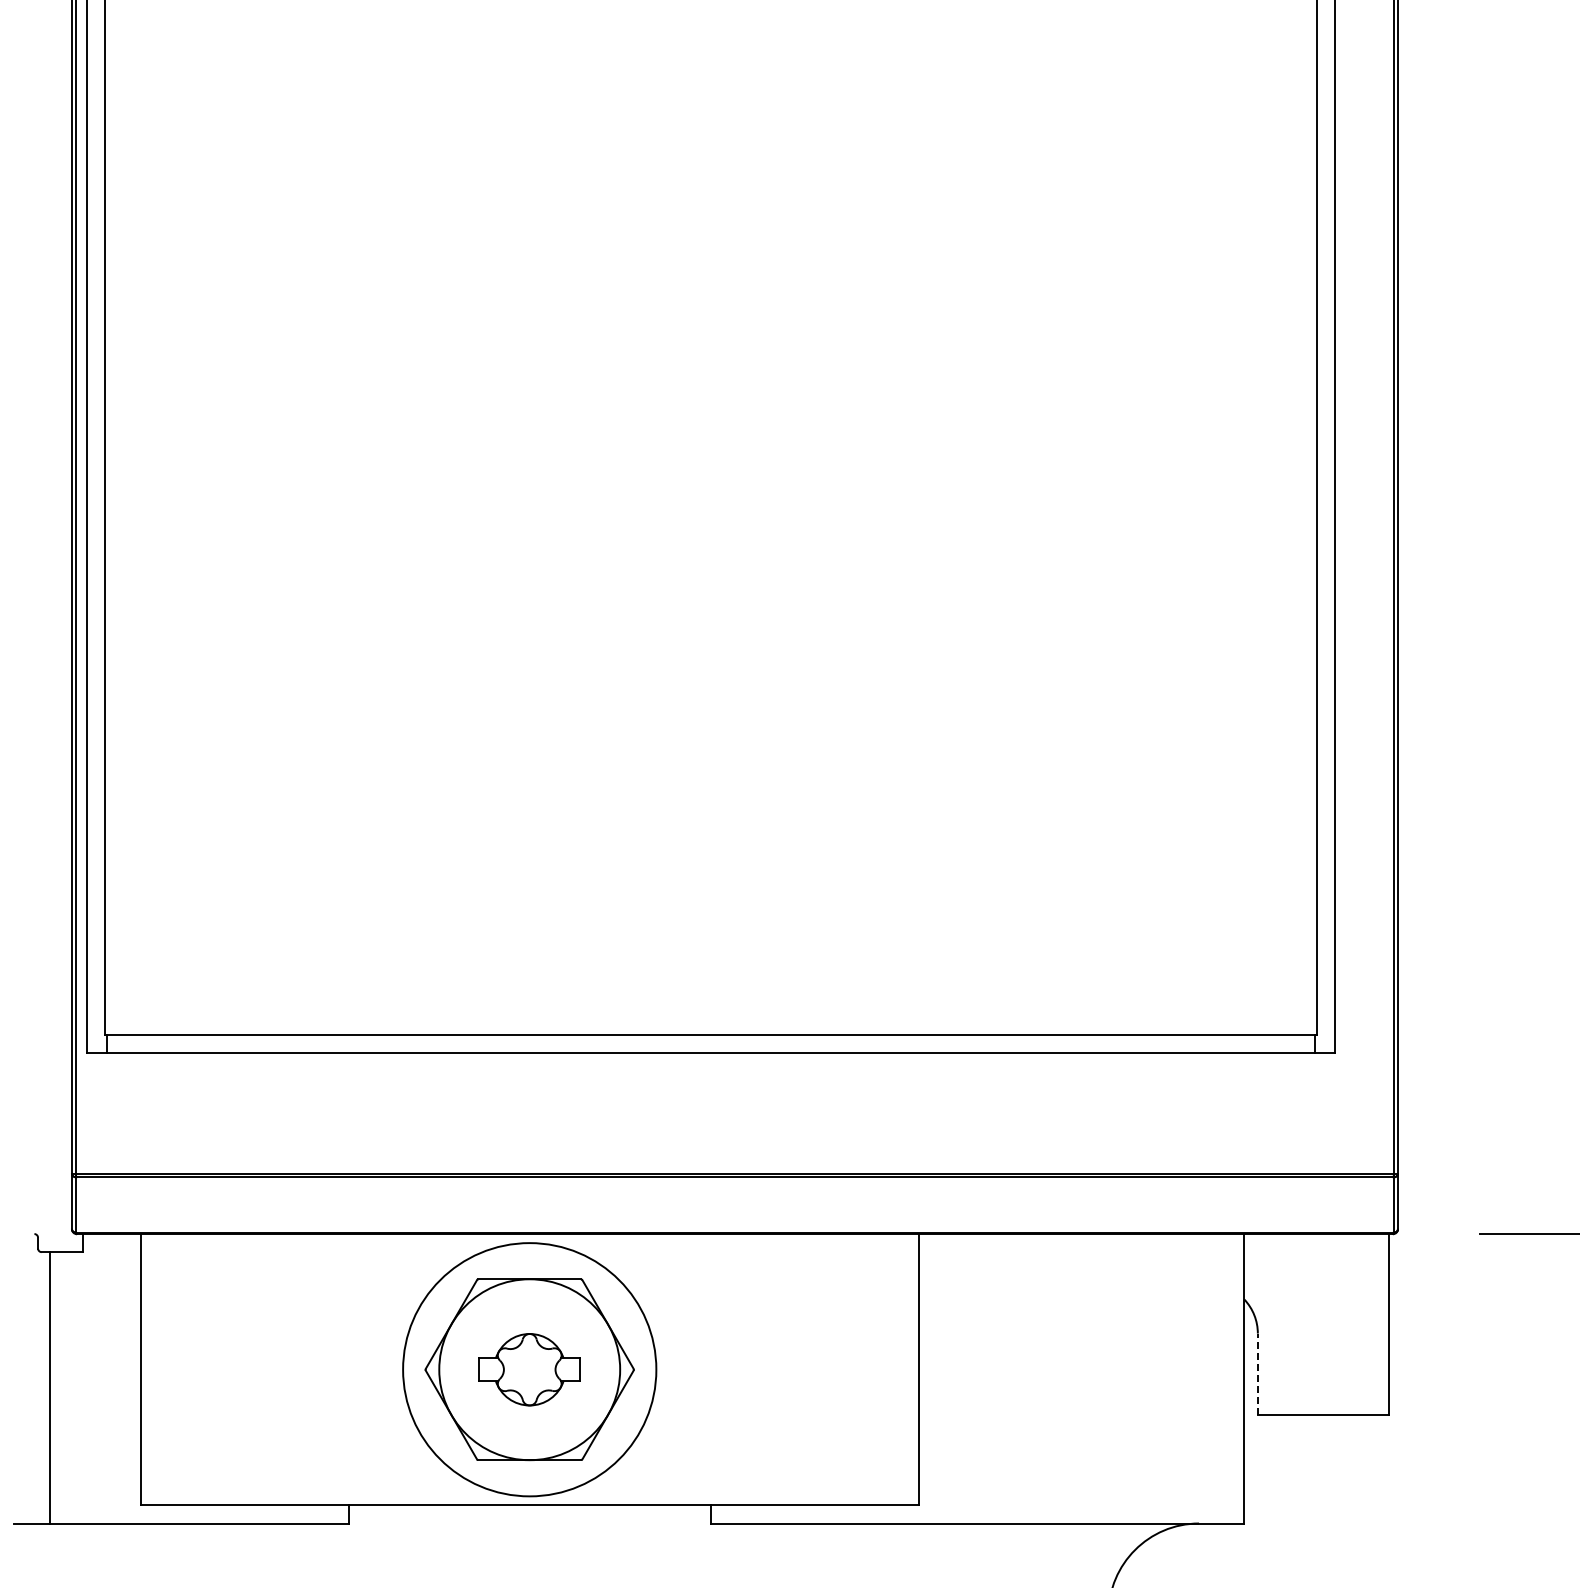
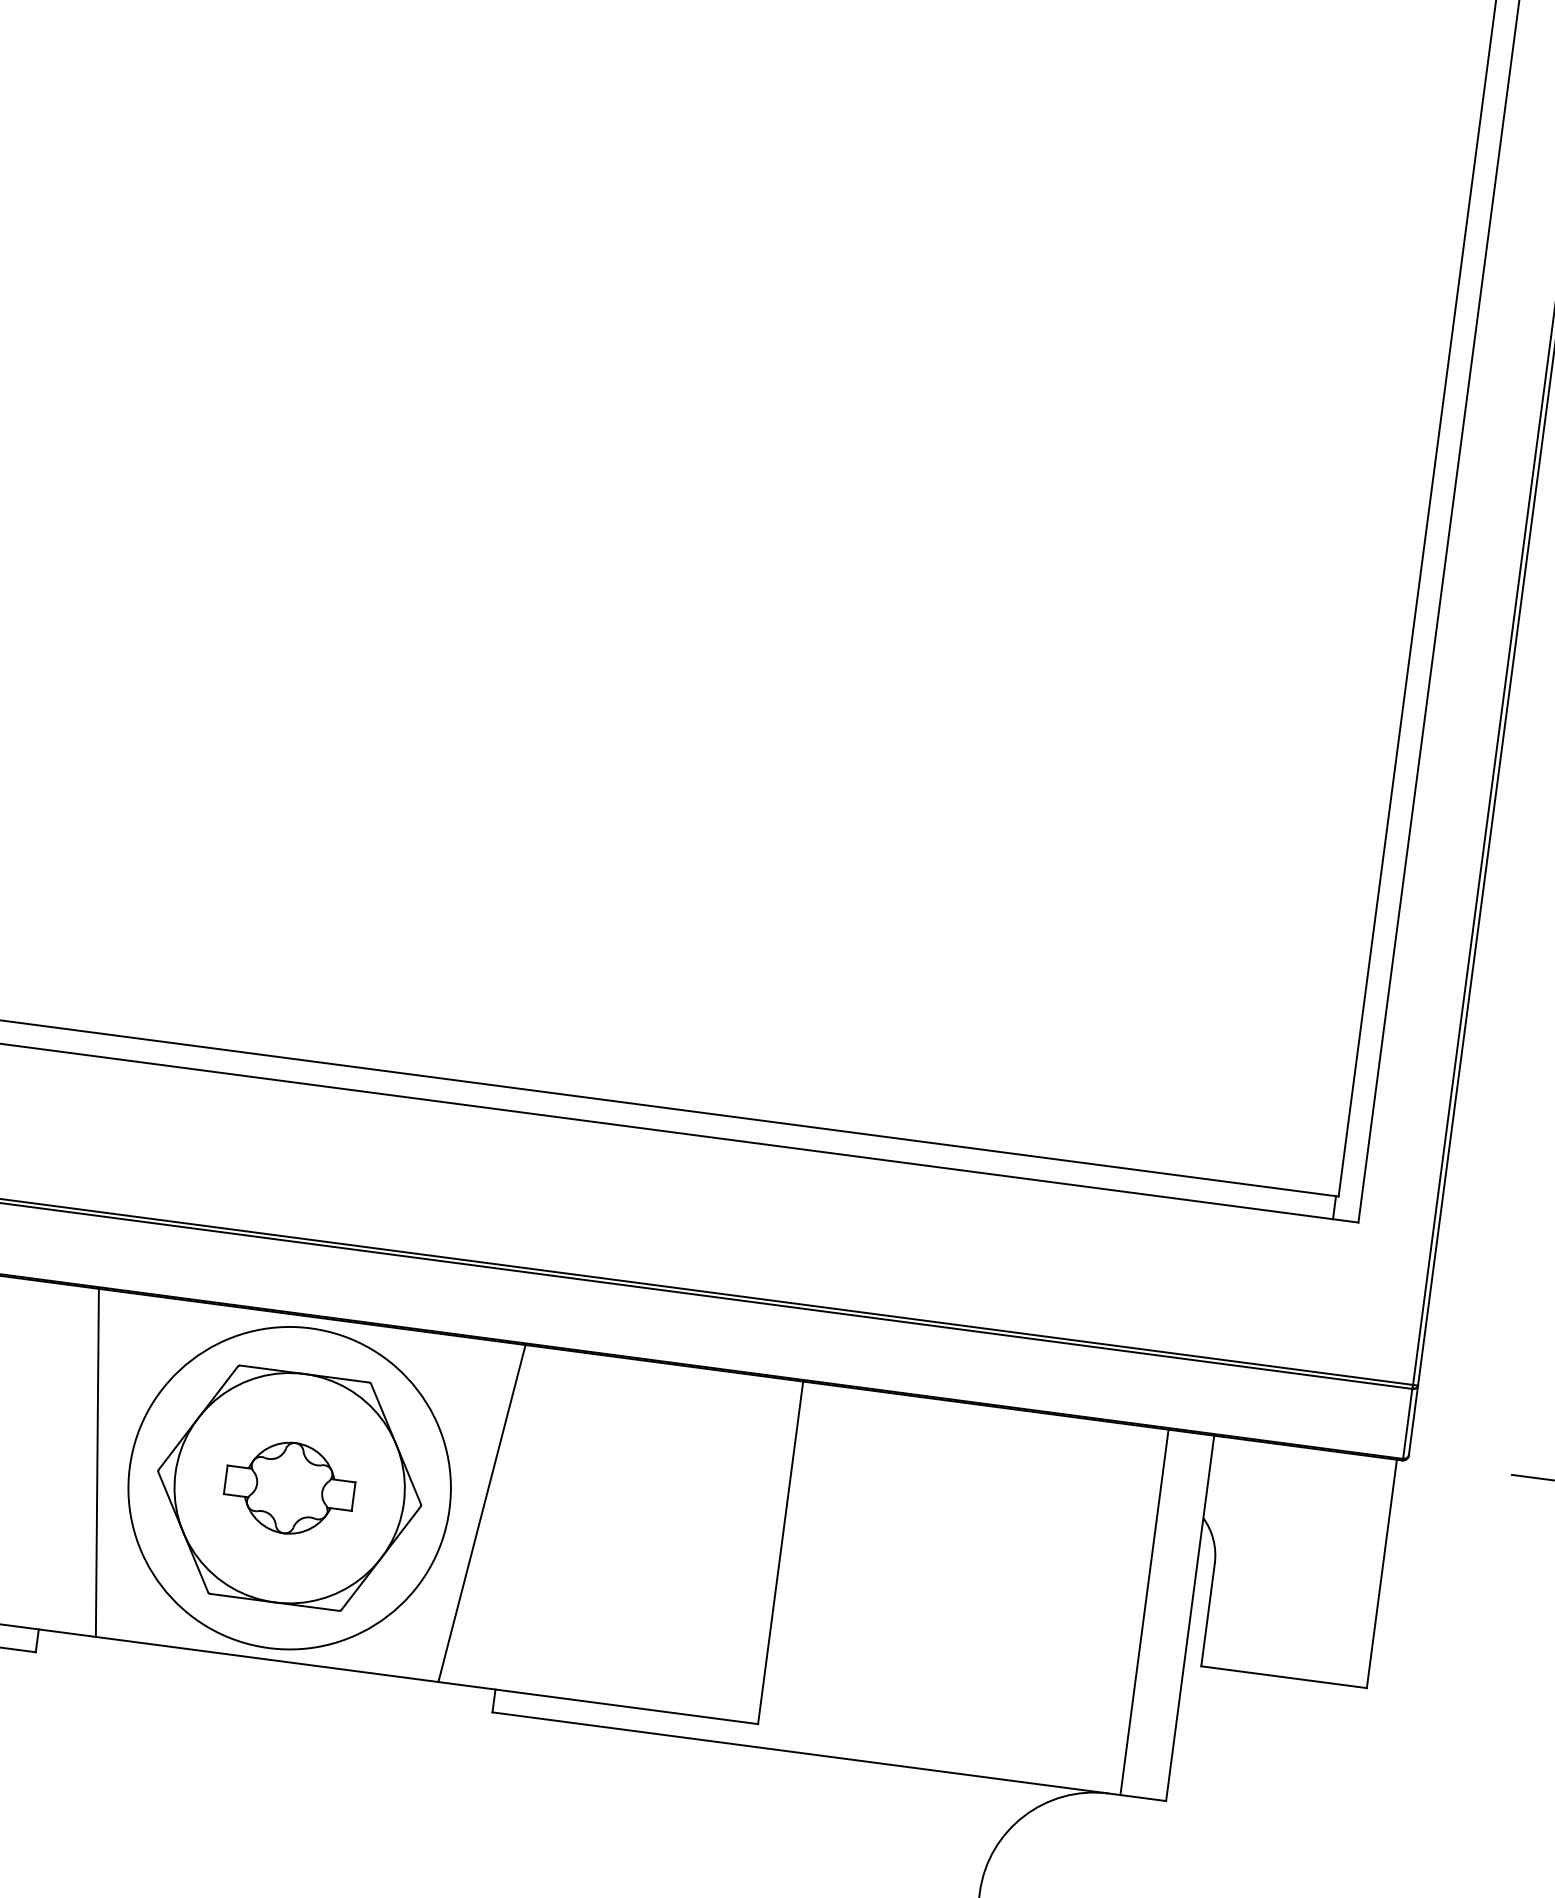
line: (377, 1369) -> (97, 1462), added
line: (681, 1369) -> (481, 1513), added
line: (1257, 1374) -> (1207, 1615), dashed -> solid
line: (1208, 1378) -> (1145, 1612), added

